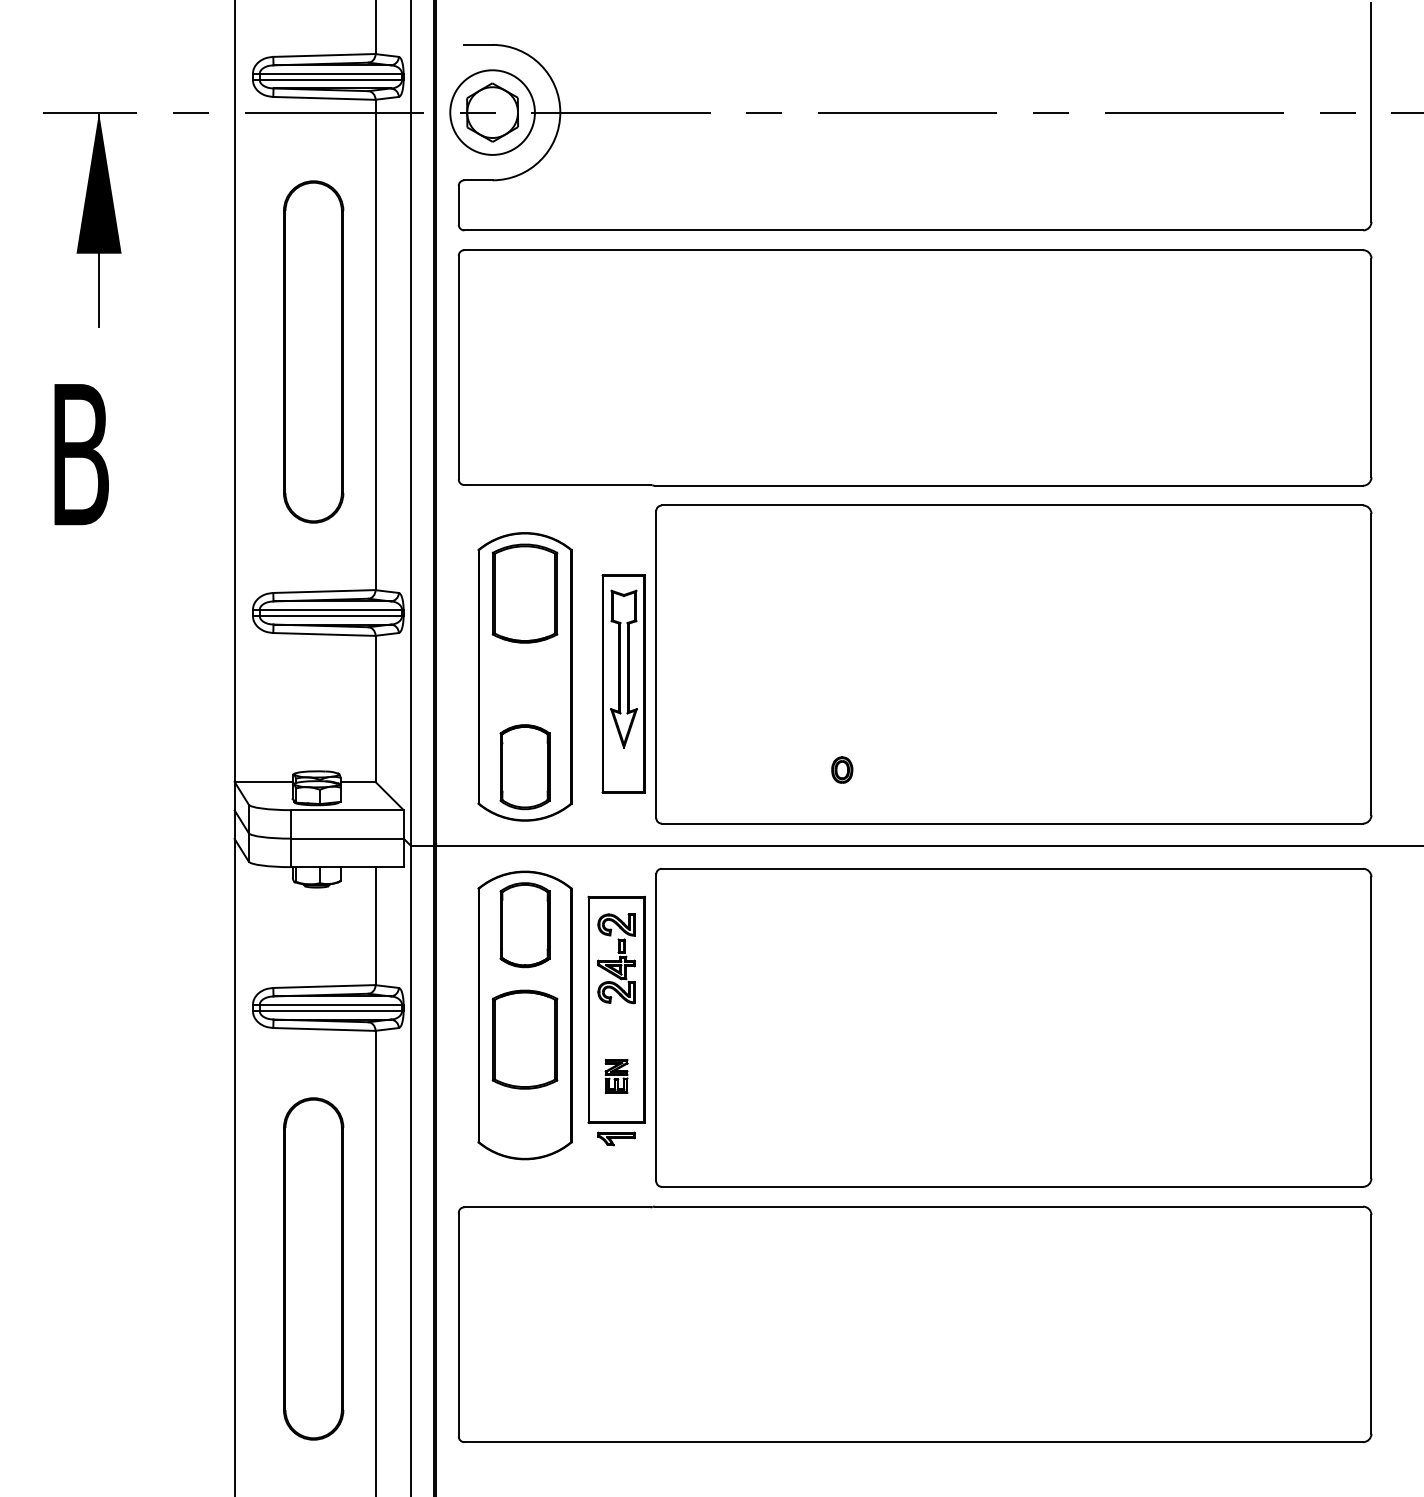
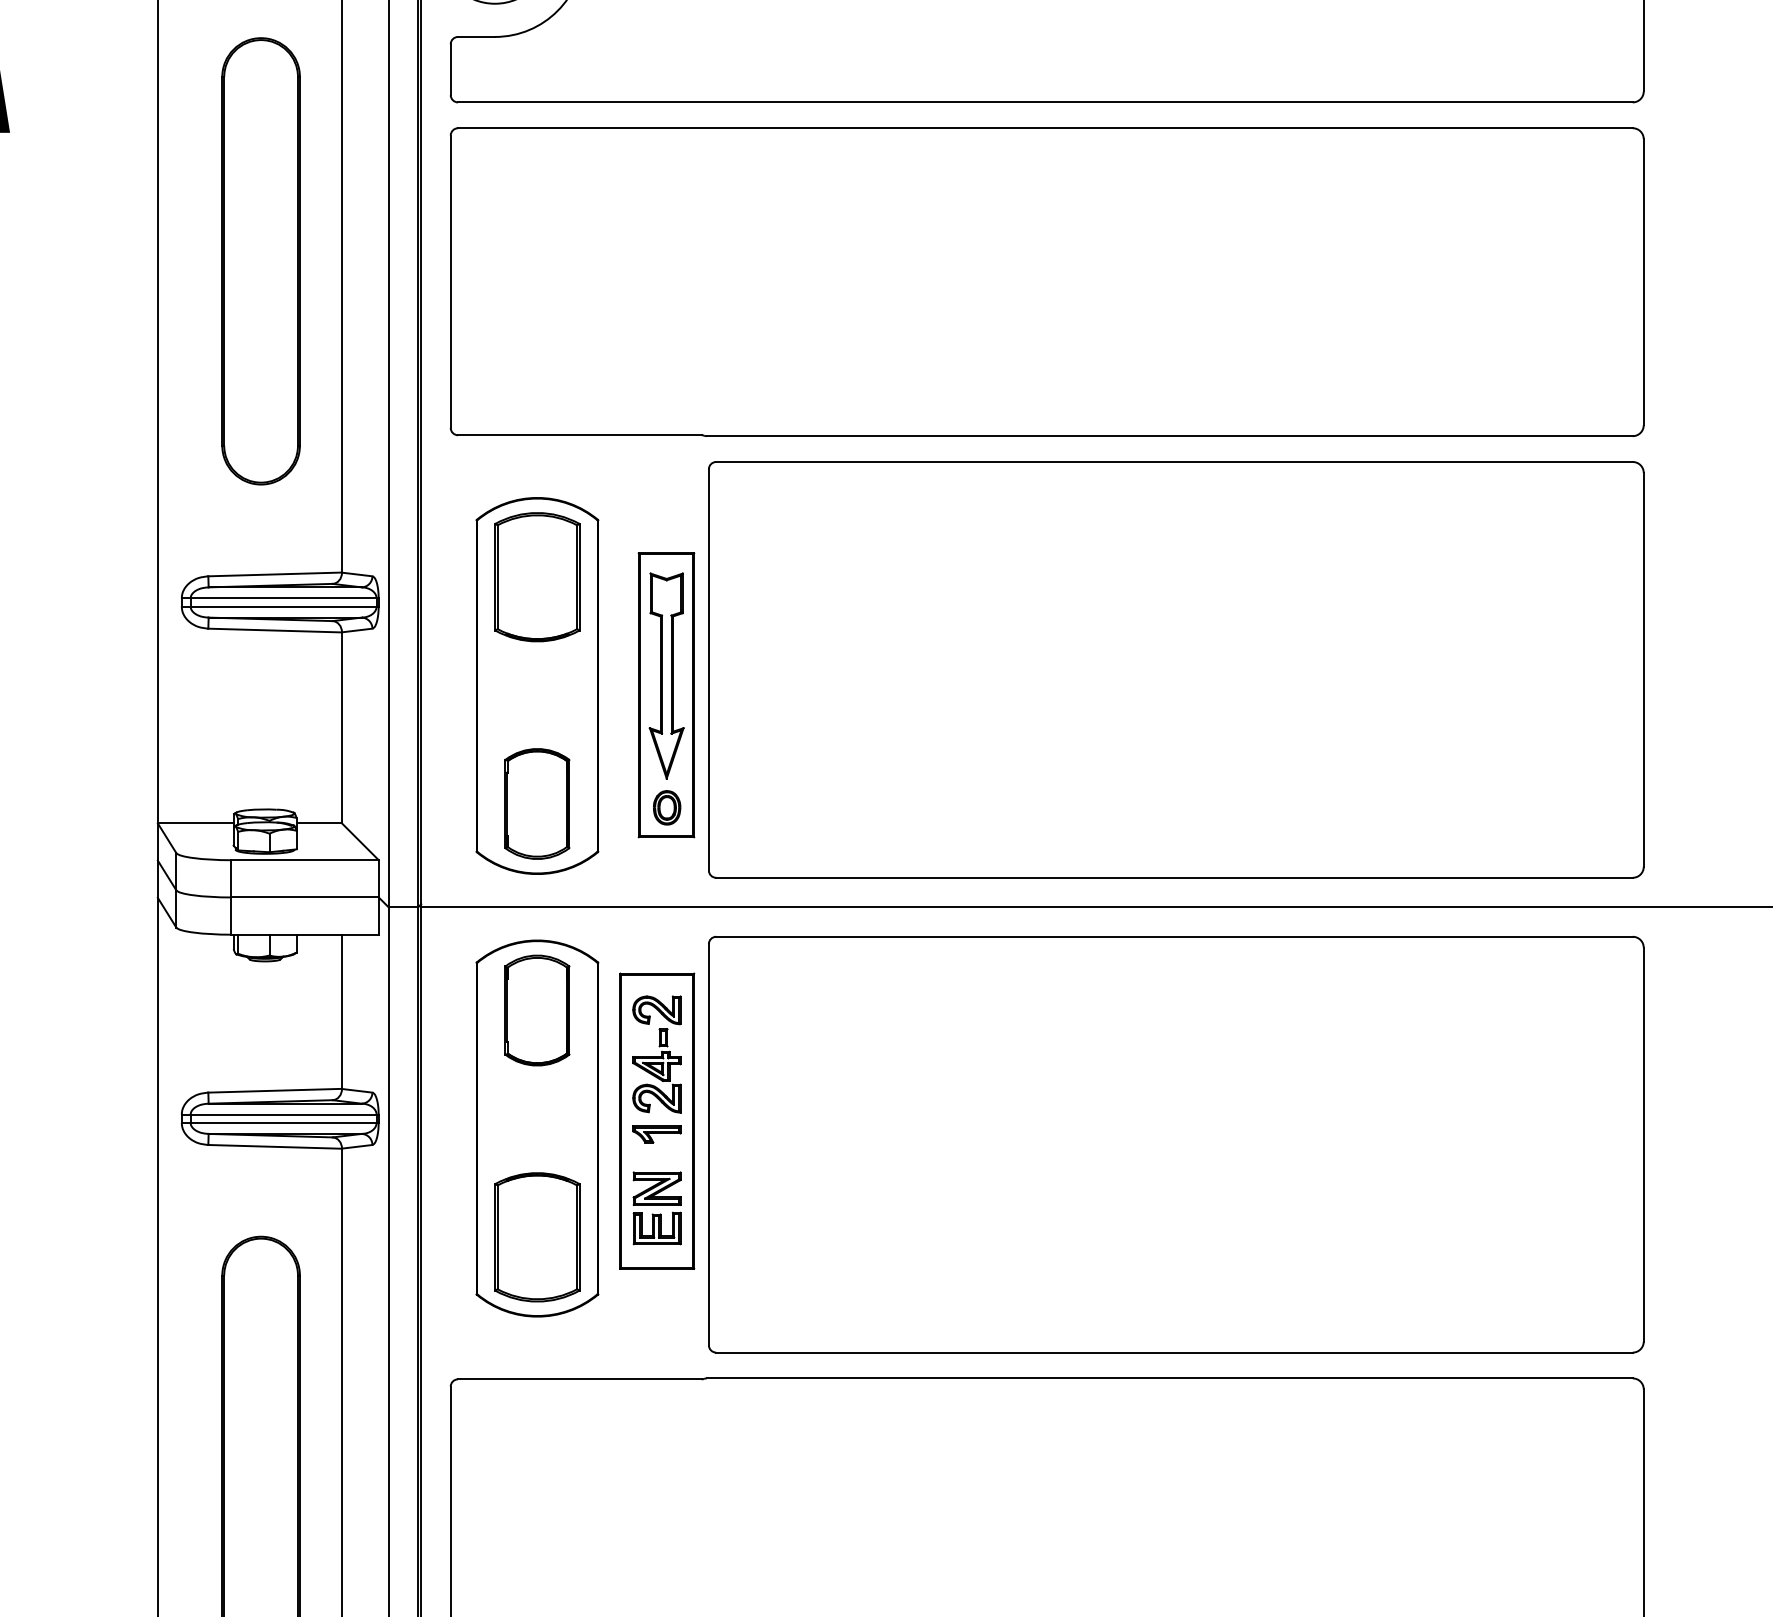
part: (842, 769) -> (667, 807), moved
part: (524, 1039) -> (536, 1237), moved
part: (616, 1076) -> (656, 1208), size x1.67
part: (616, 1138) -> (656, 1133), moved

